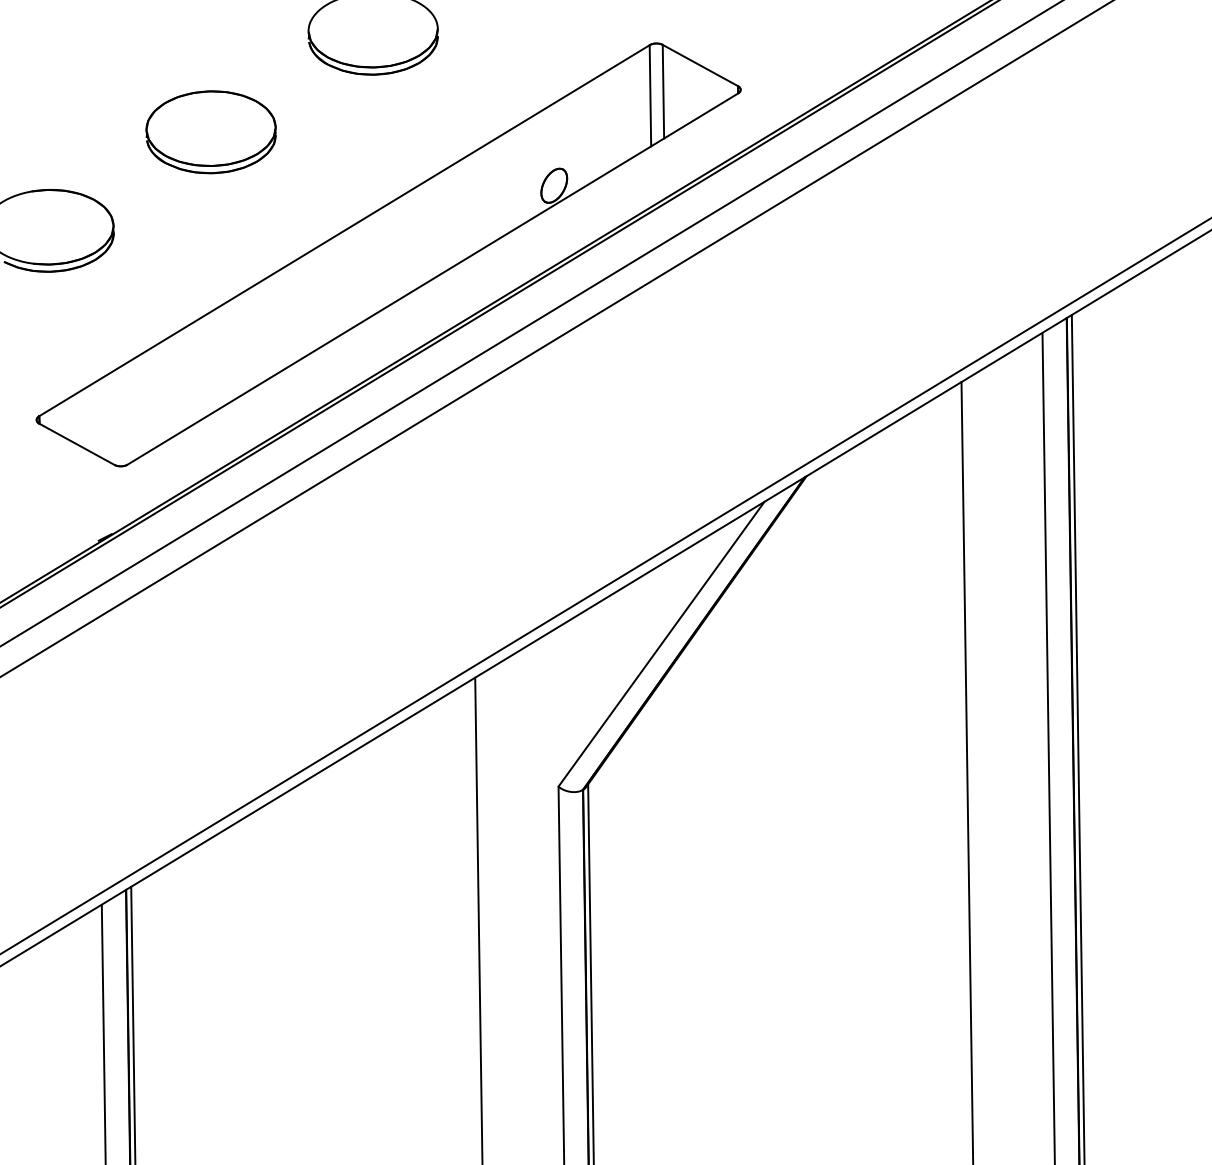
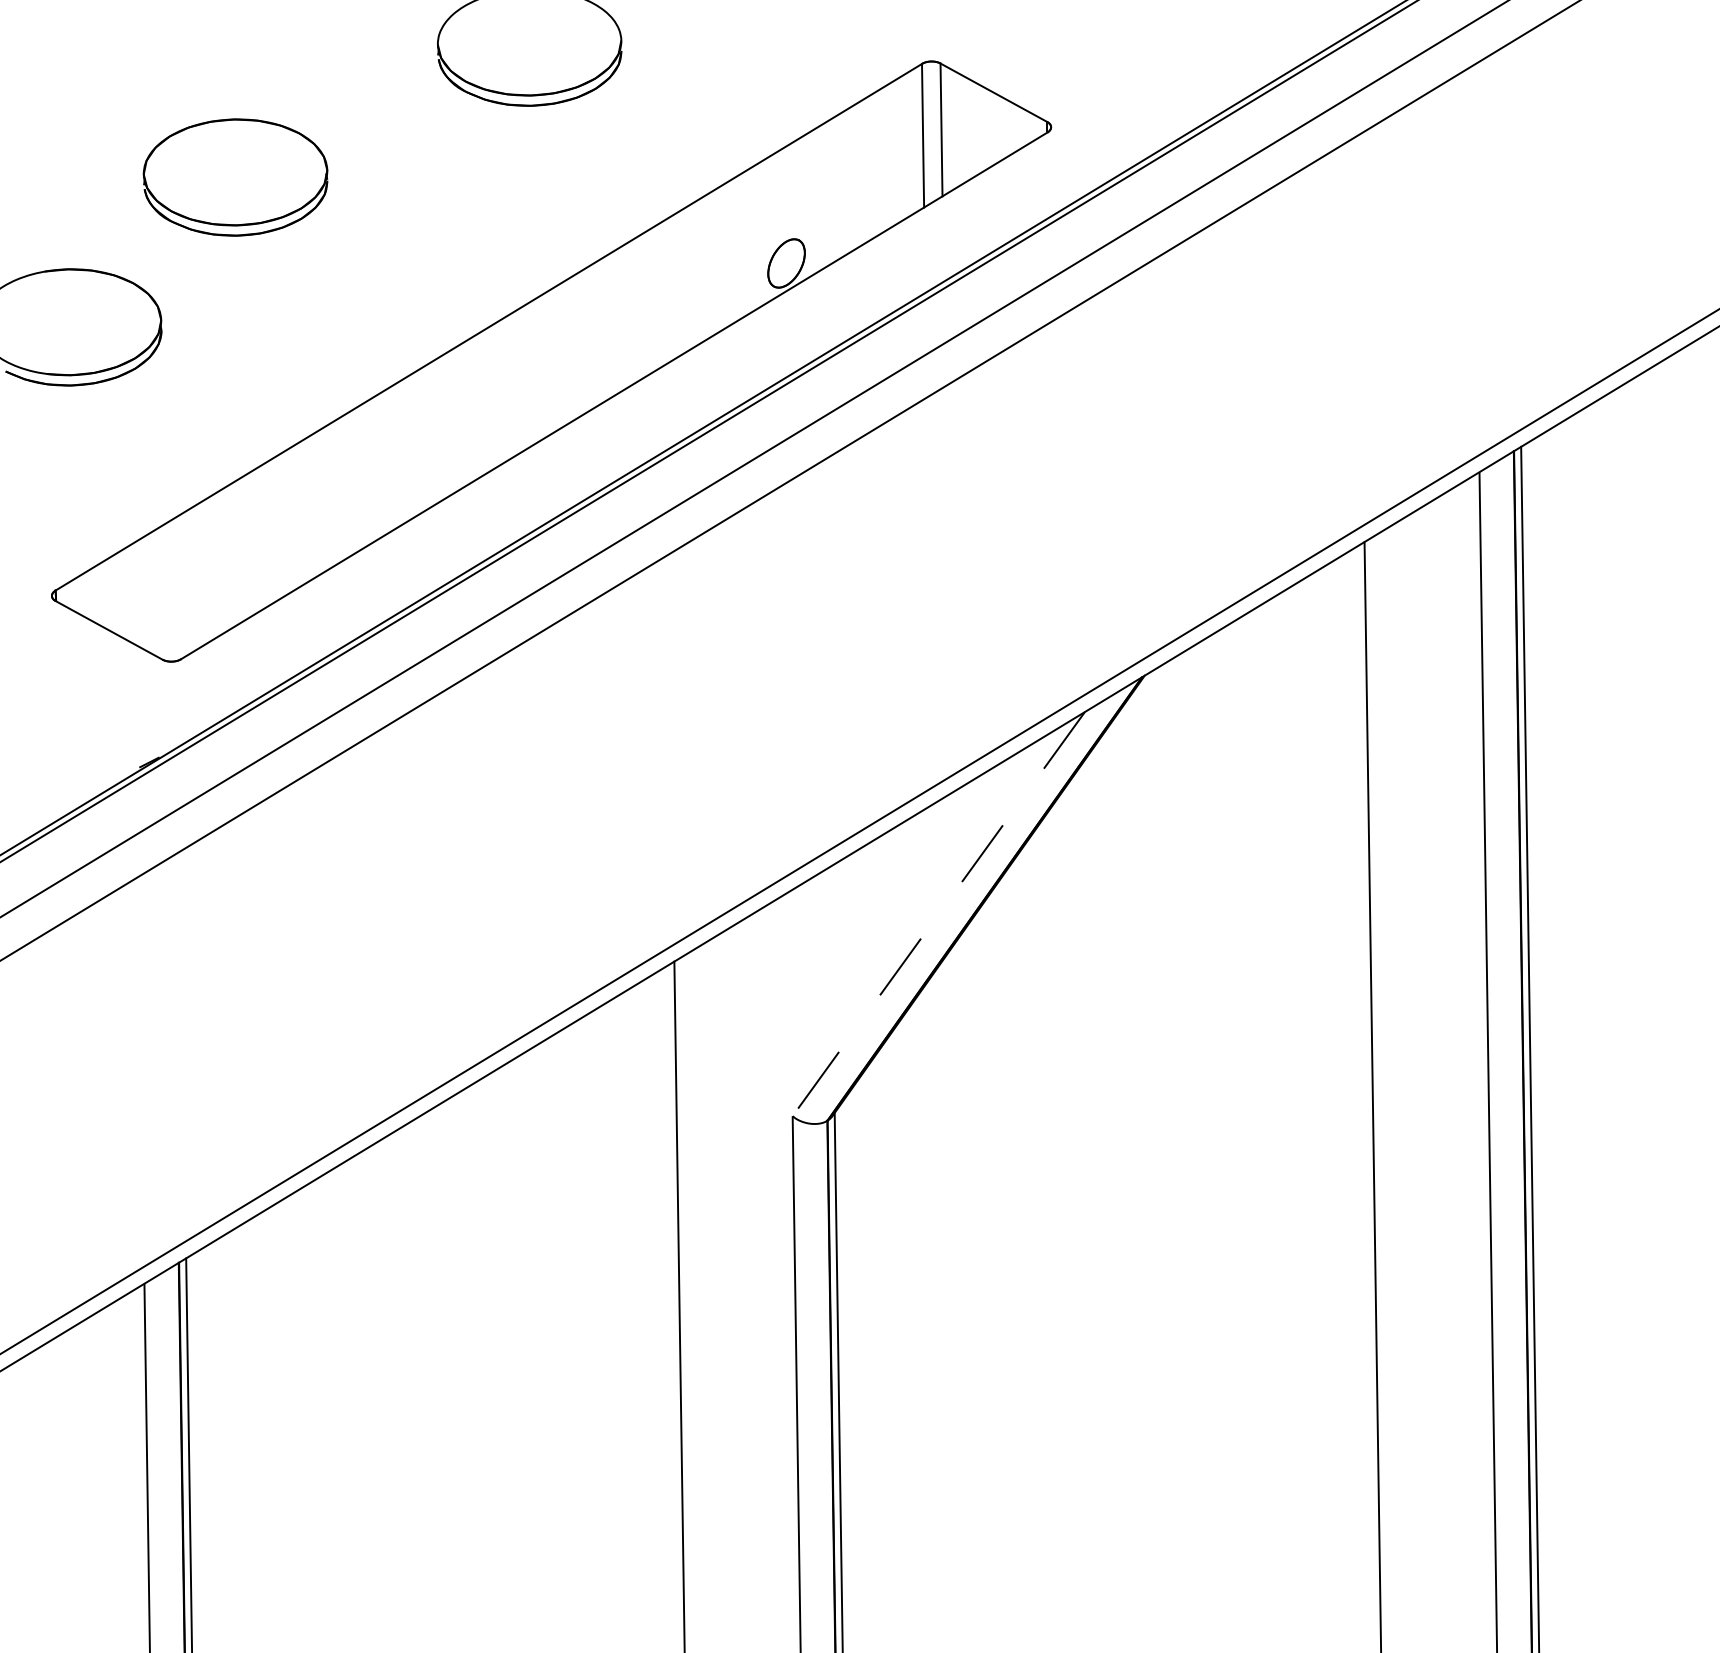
part: (211, 132) -> (235, 177), moved
line: (661, 644) -> (938, 914), solid -> dashed

